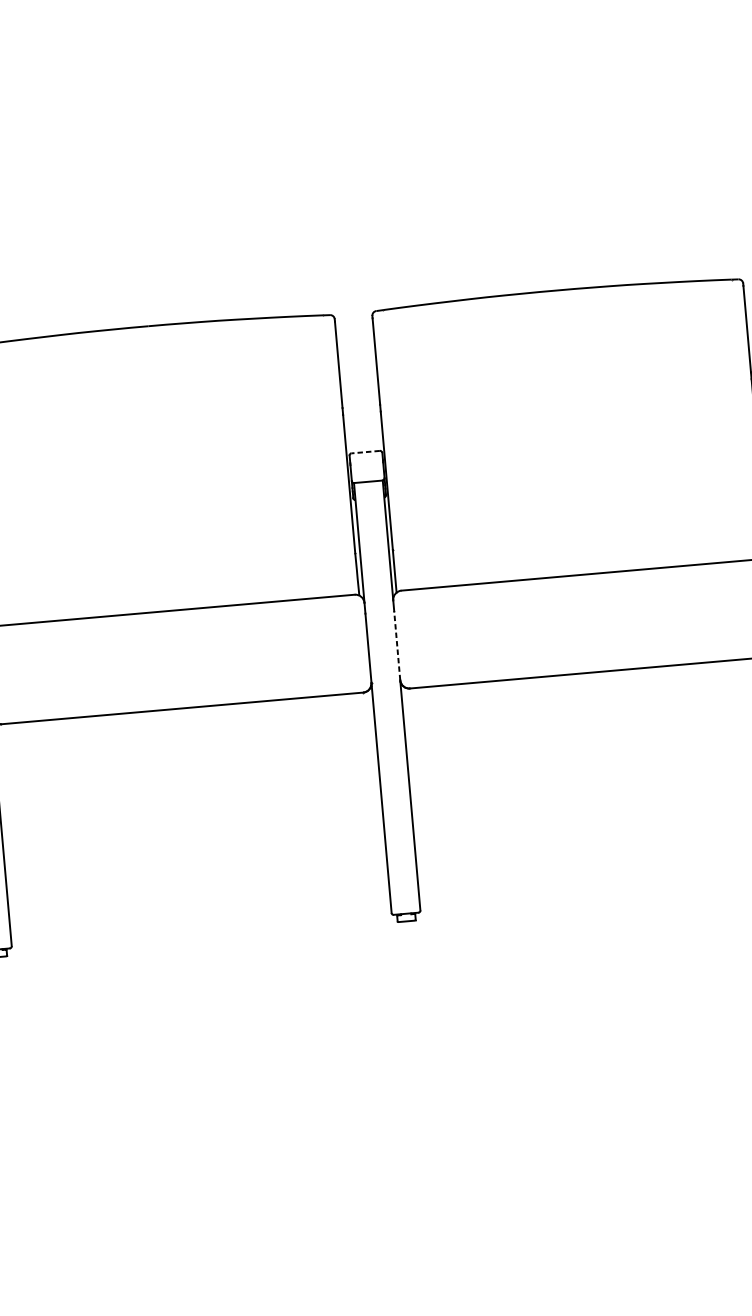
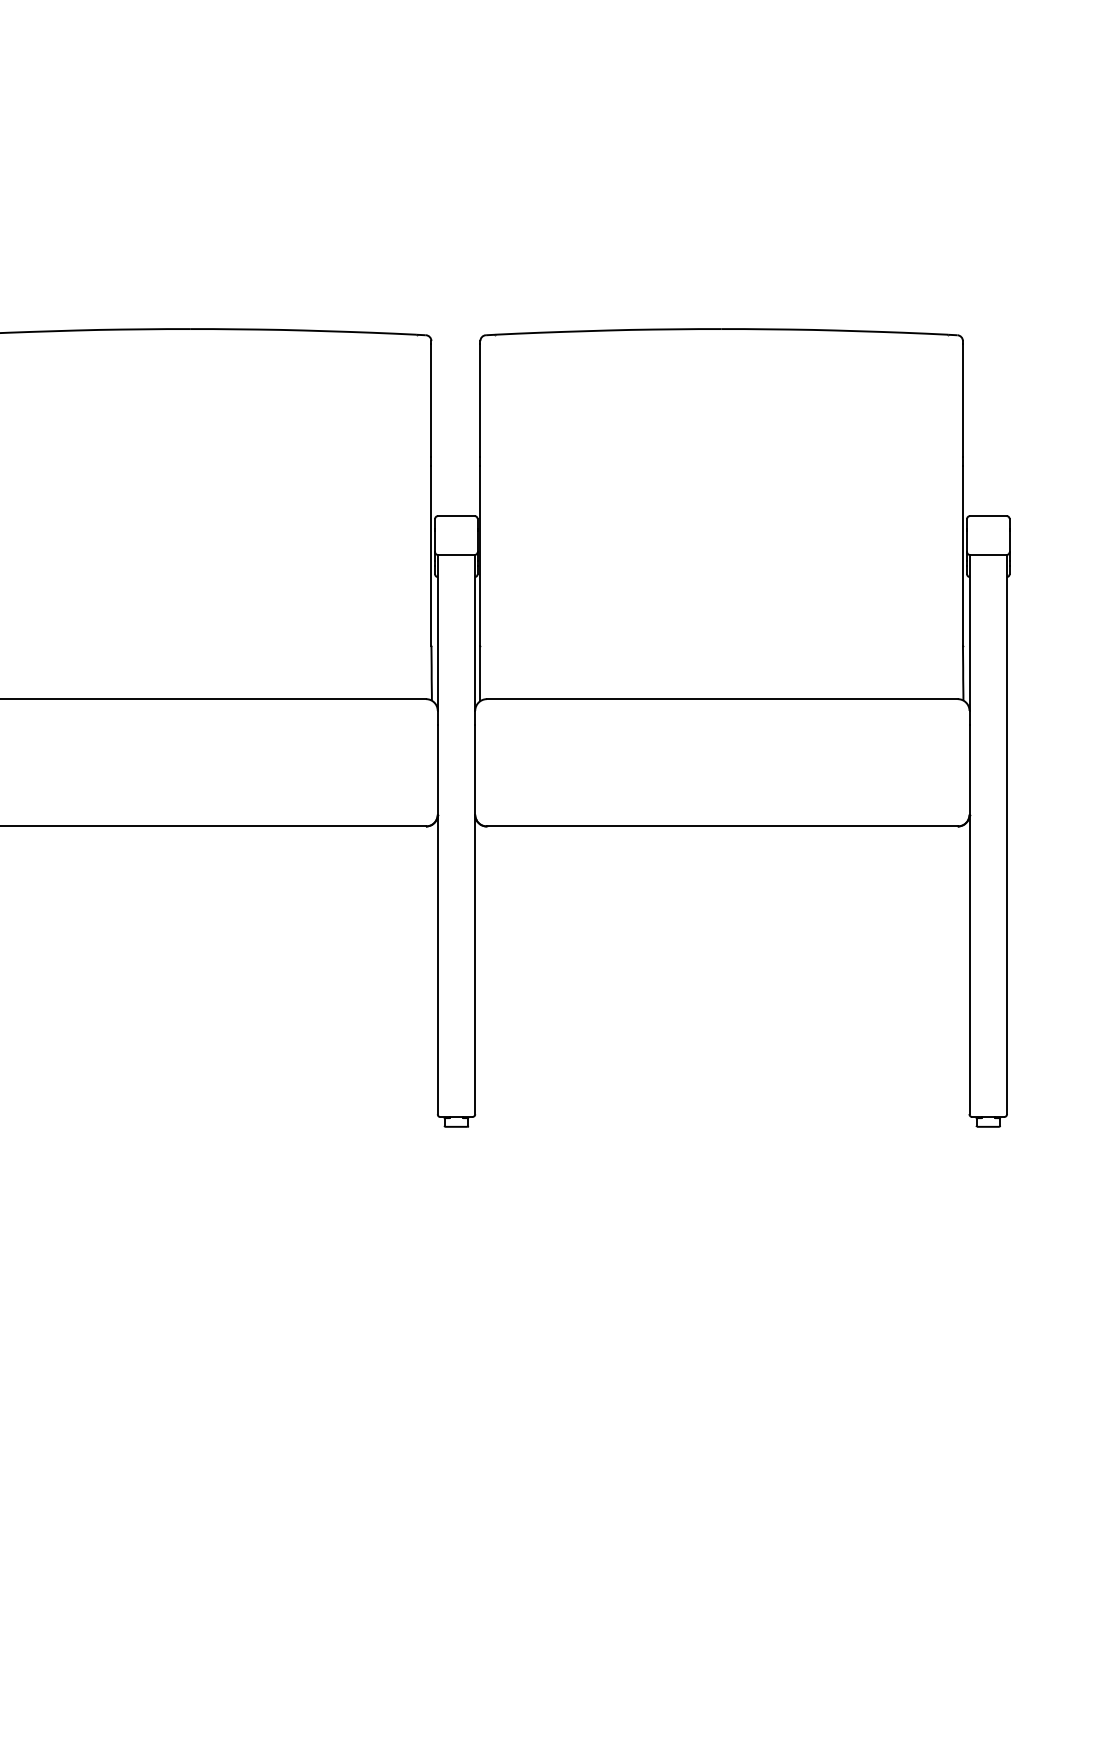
line: (365, 452) -> (455, 516), dashed -> solid
line: (397, 645) -> (475, 769), dashed -> solid

